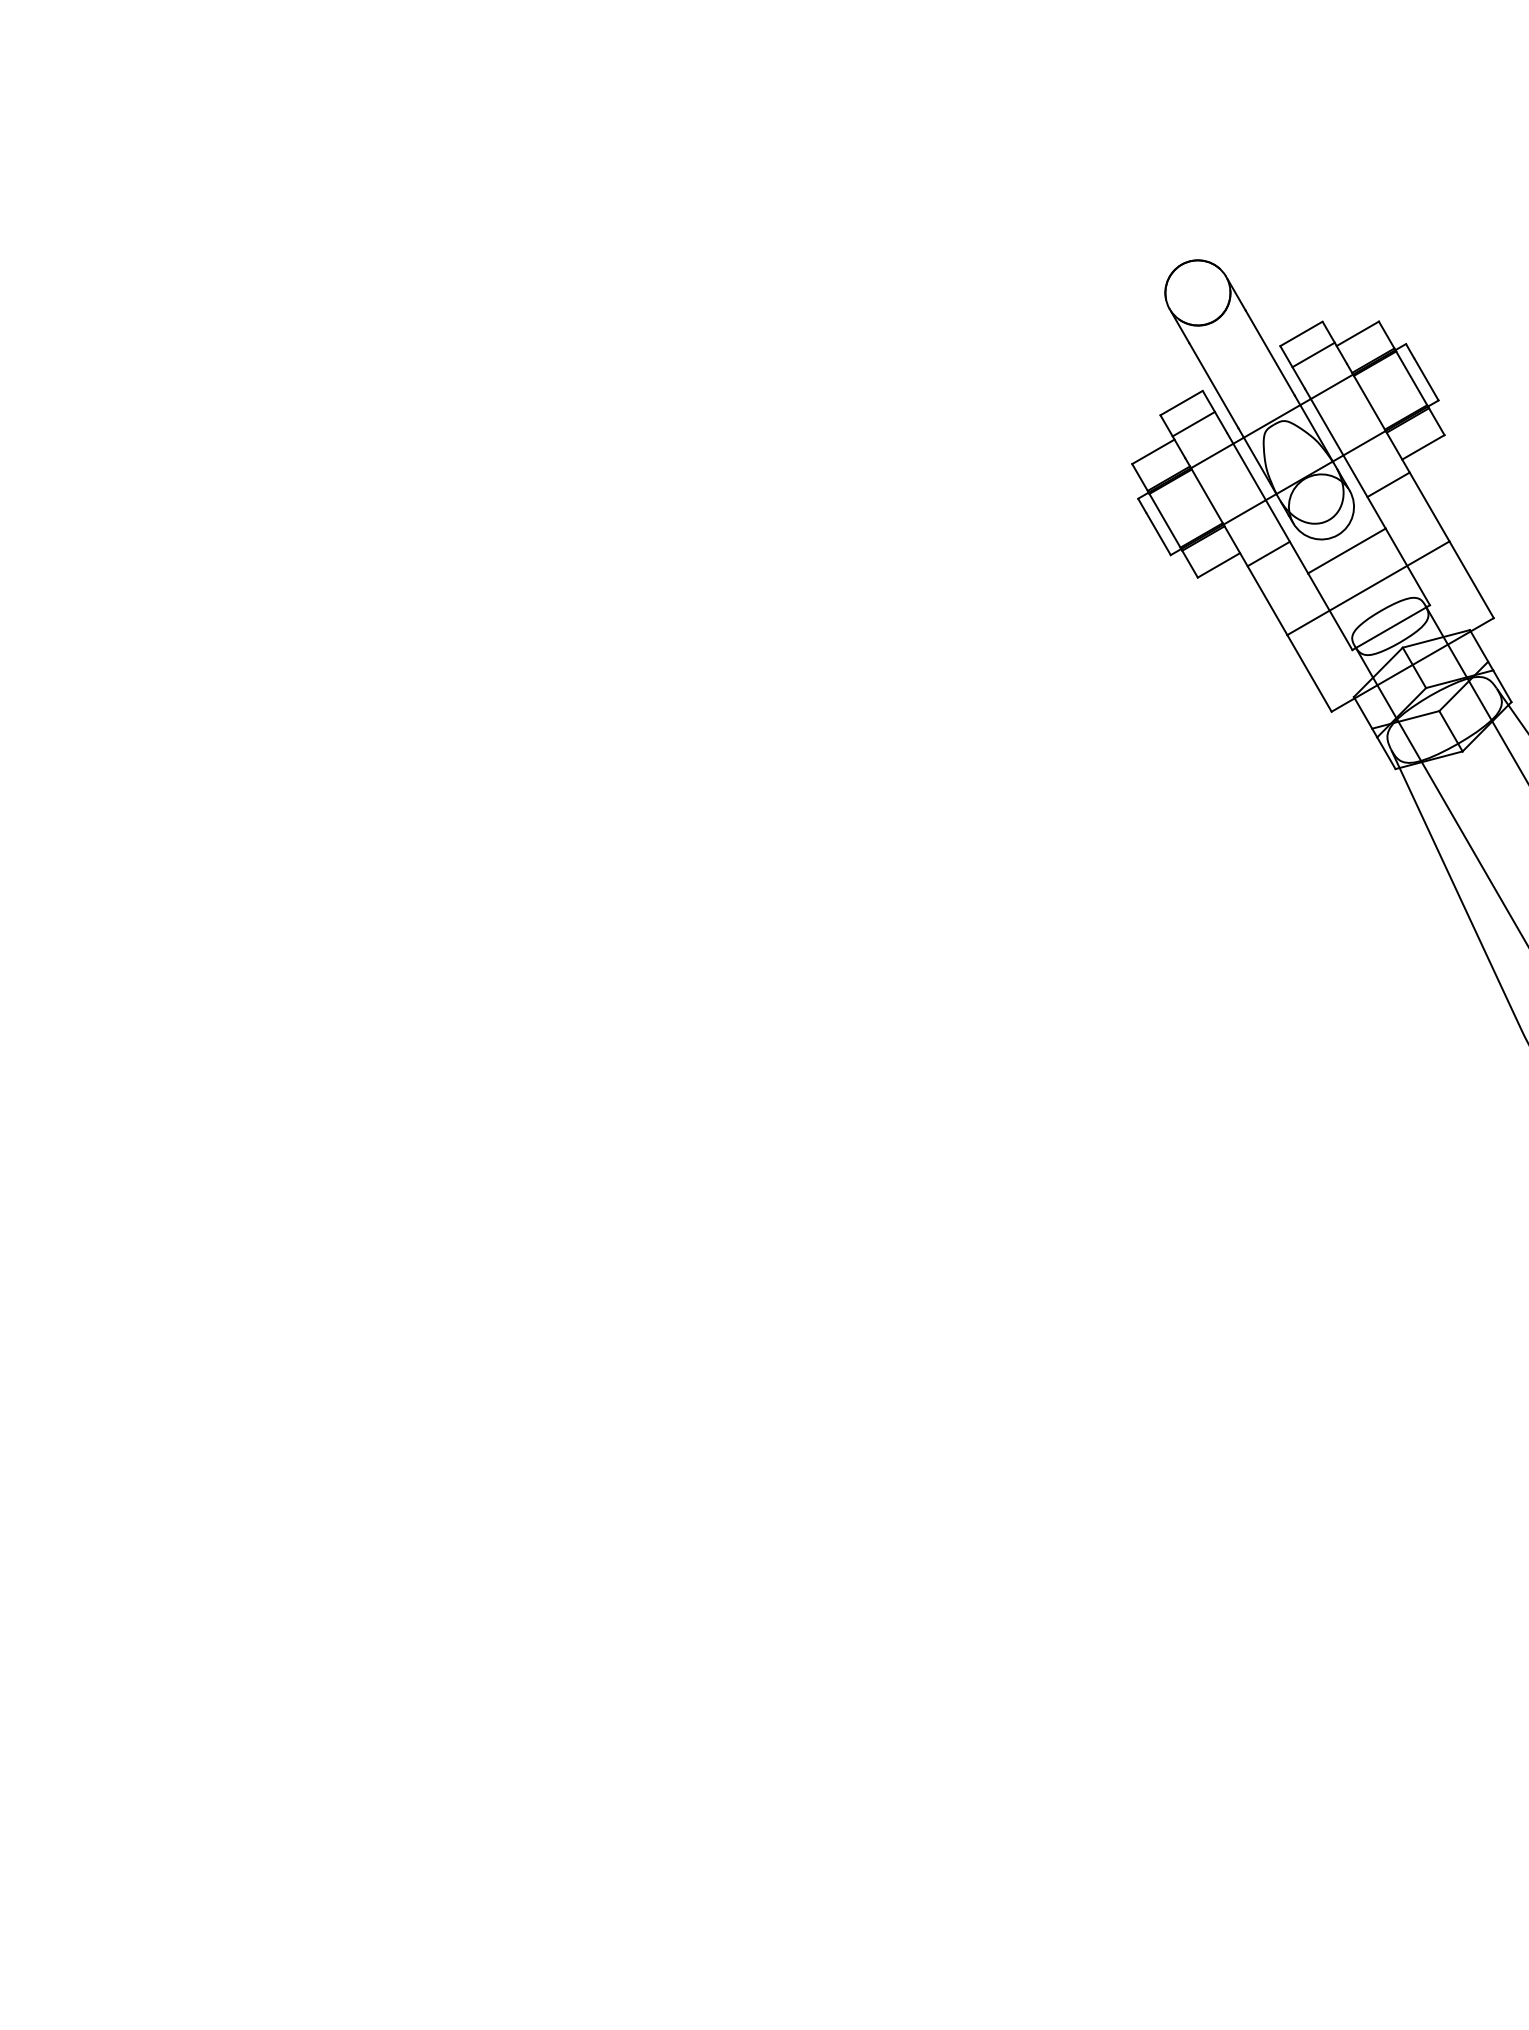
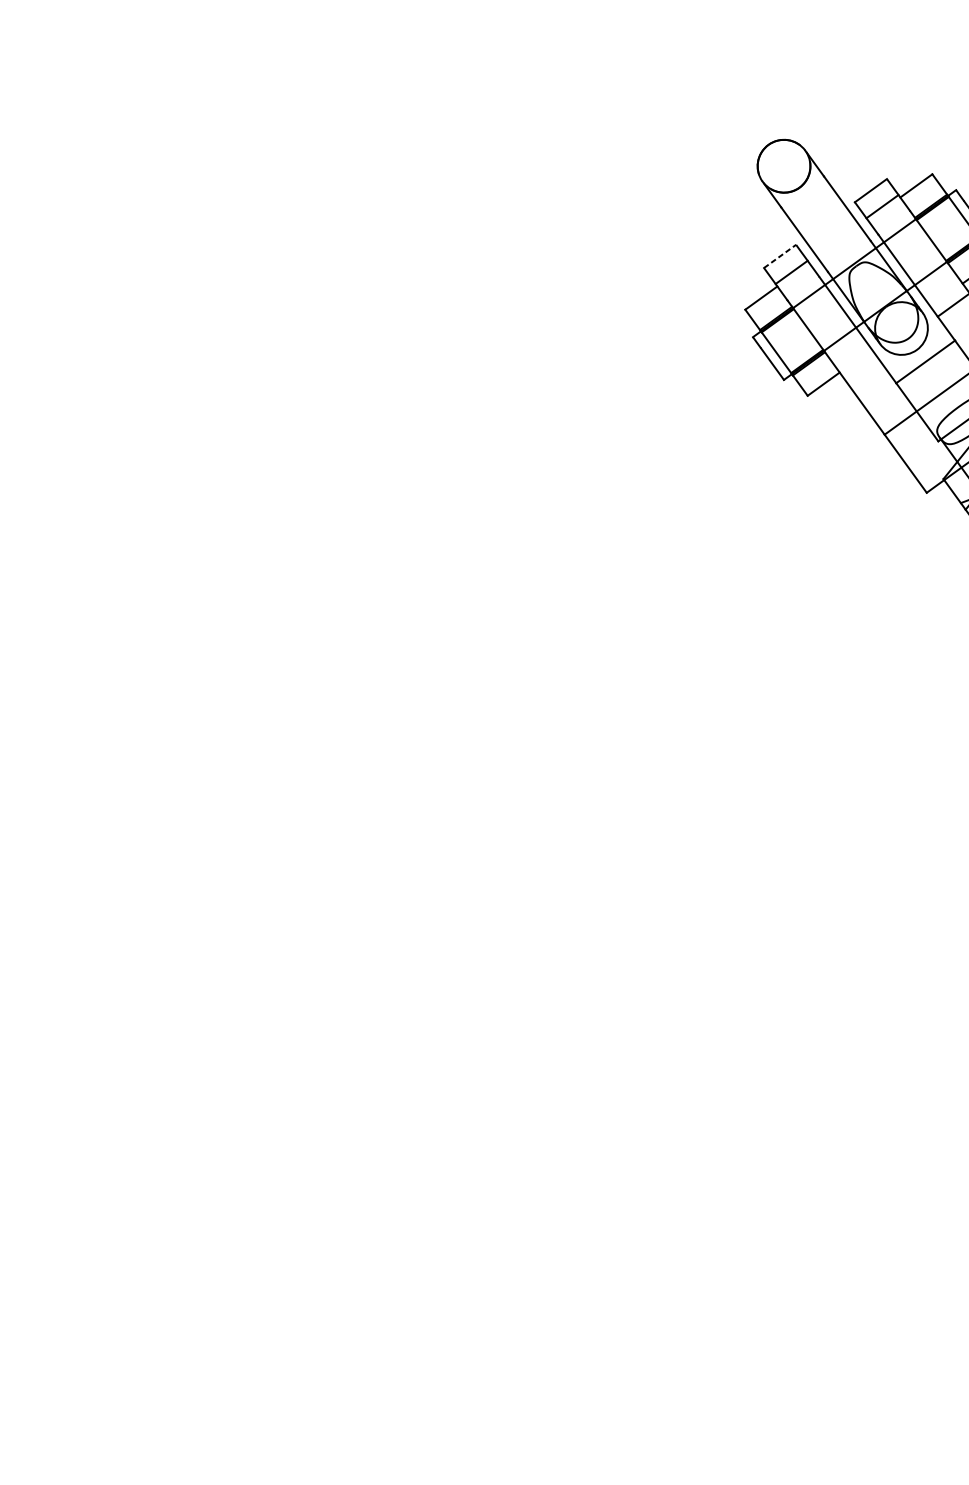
line: (1182, 402) -> (780, 255), solid -> dashed
line: (1268, 553) -> (862, 370), removed

